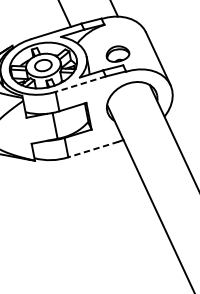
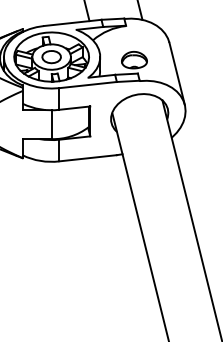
line: (81, 84) -> (88, 85), dashed -> solid
line: (93, 149) -> (88, 158), dashed -> solid

